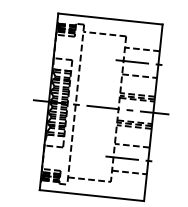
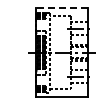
line: (108, 19) -> (61, 8), solid -> dashed

